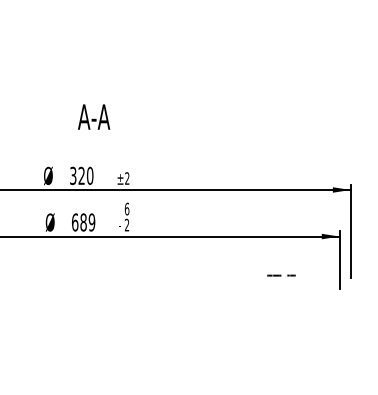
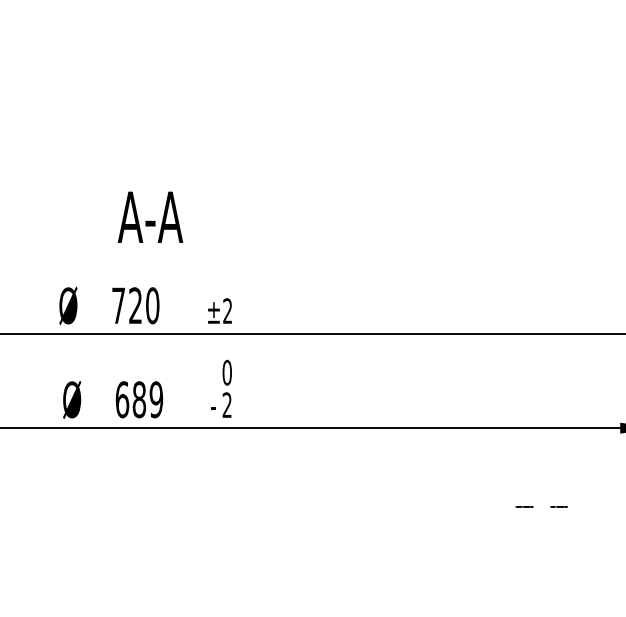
text: (94, 116) -> (151, 216), moved
text: (73, 175) -> (119, 304), 320 -> 720
text: (127, 208) -> (228, 371), 6 -> 0
part: (274, 275) -> (524, 506), size x0.62

